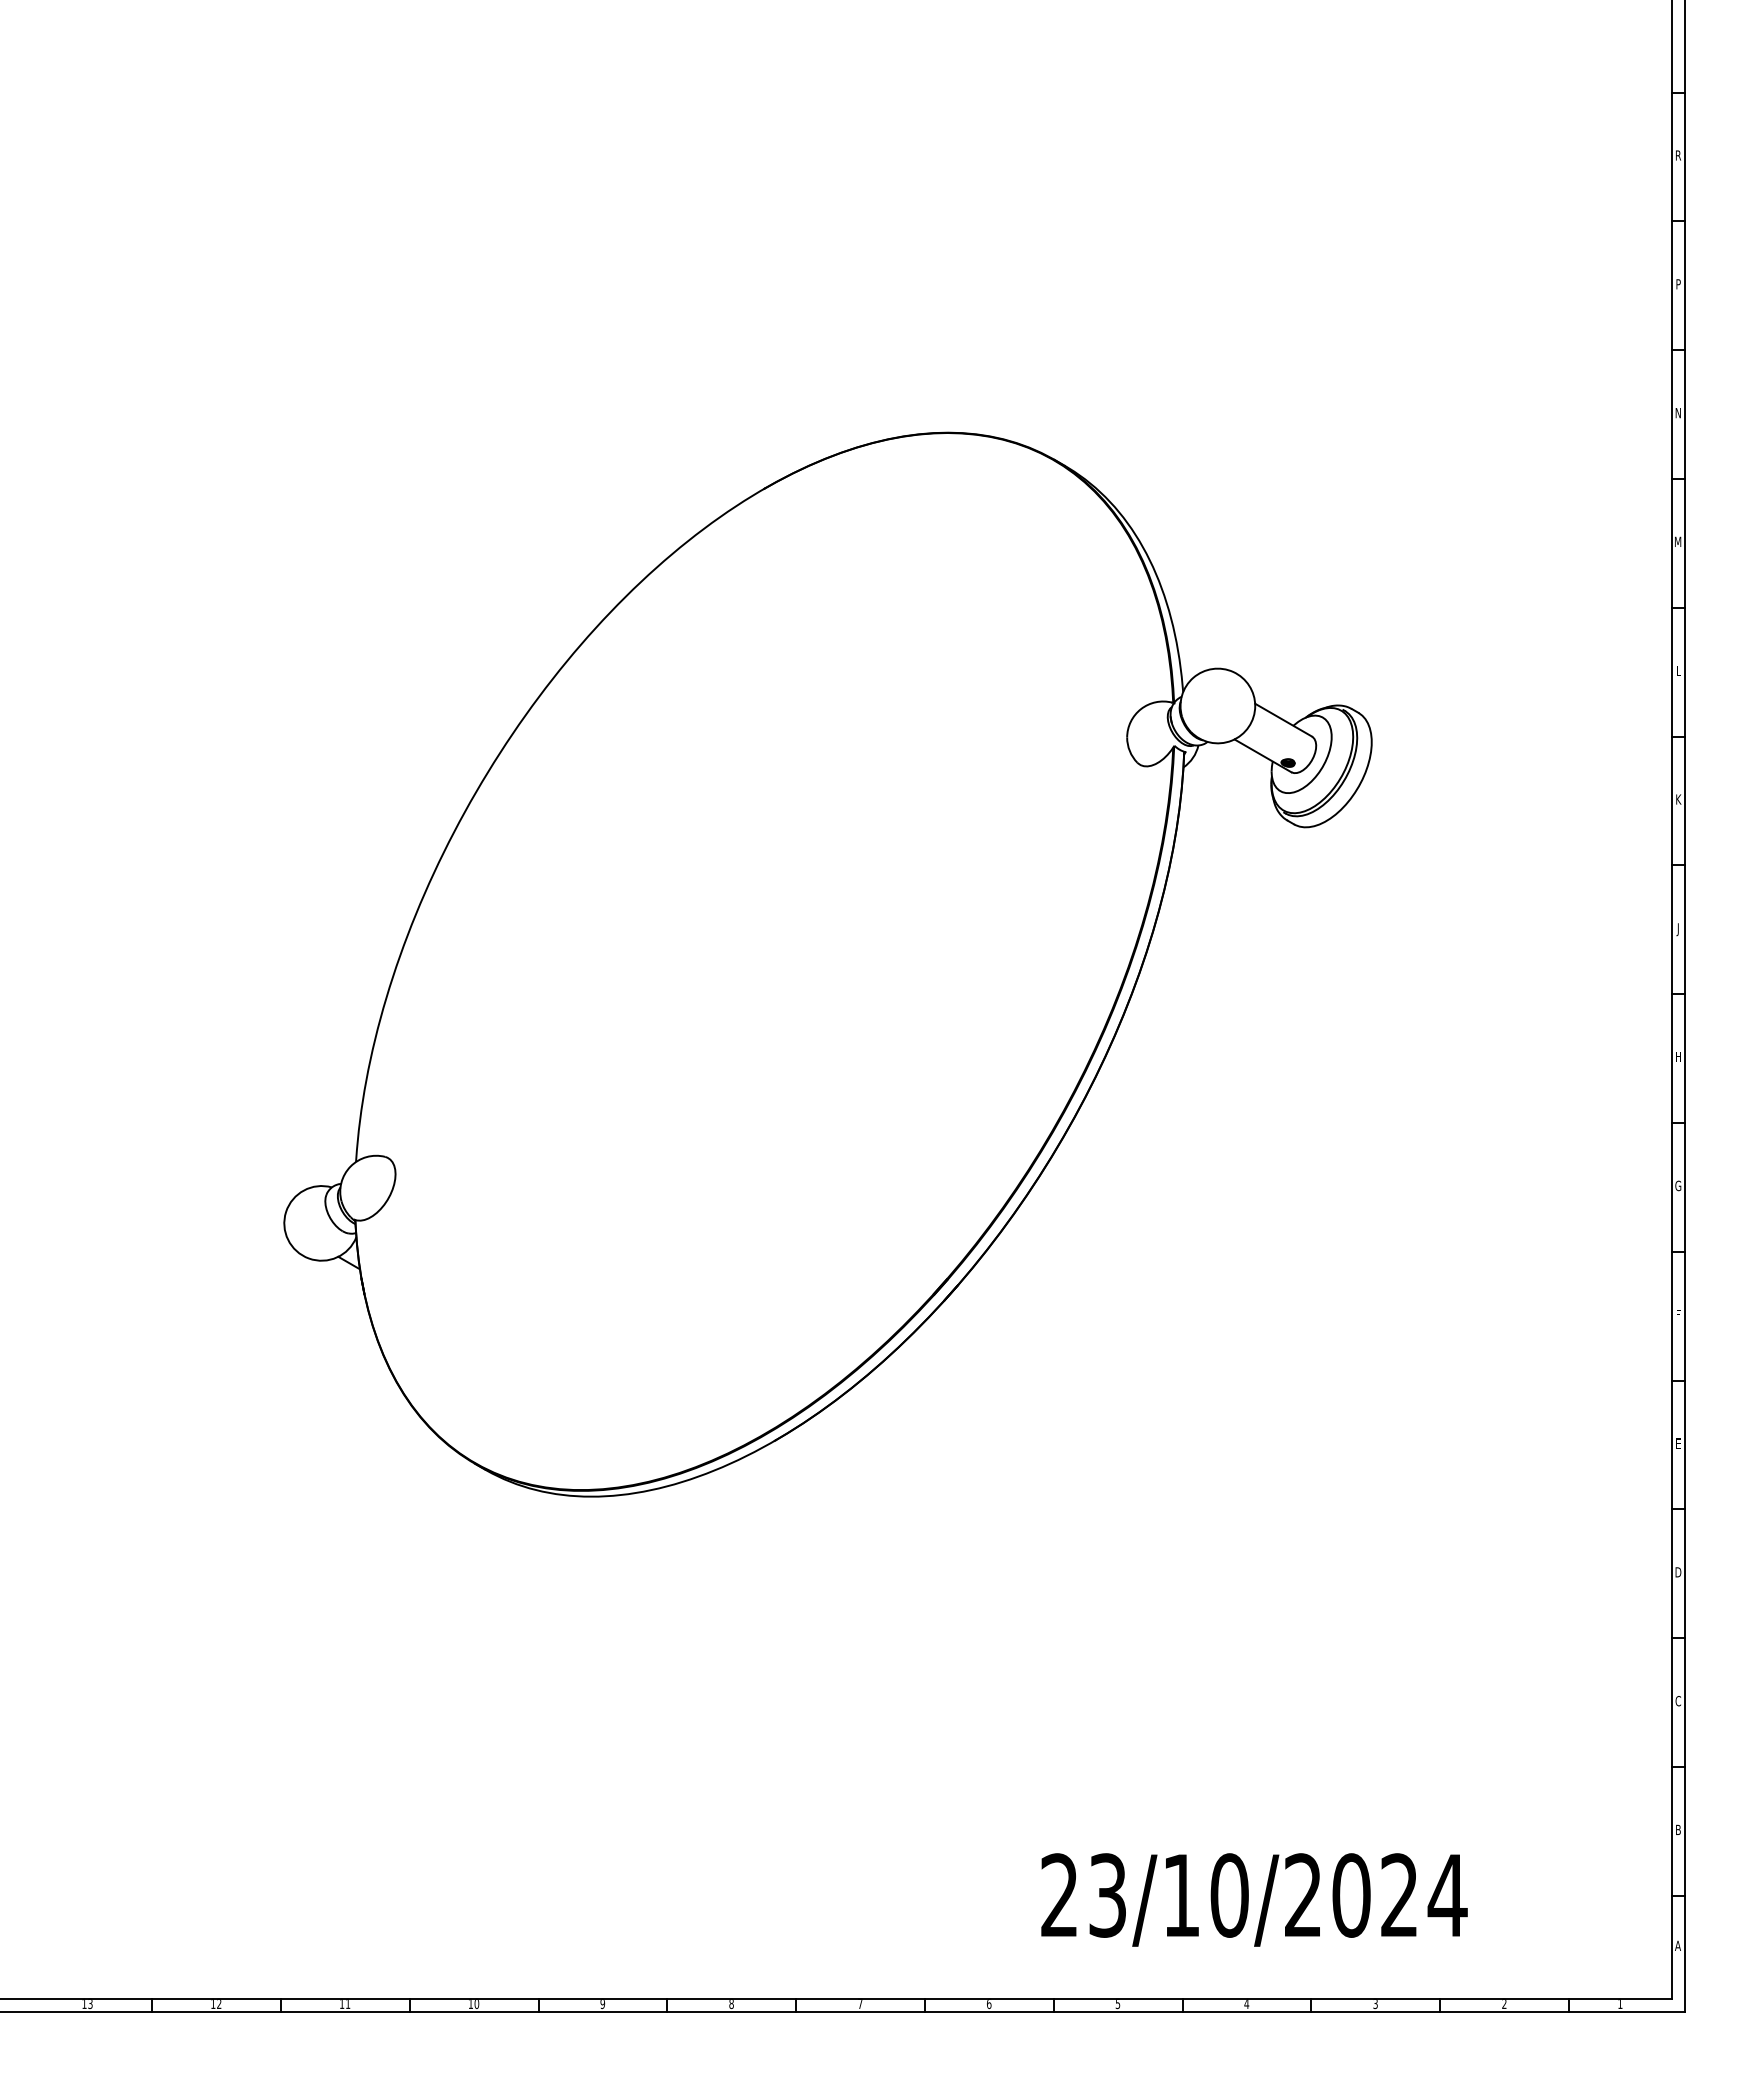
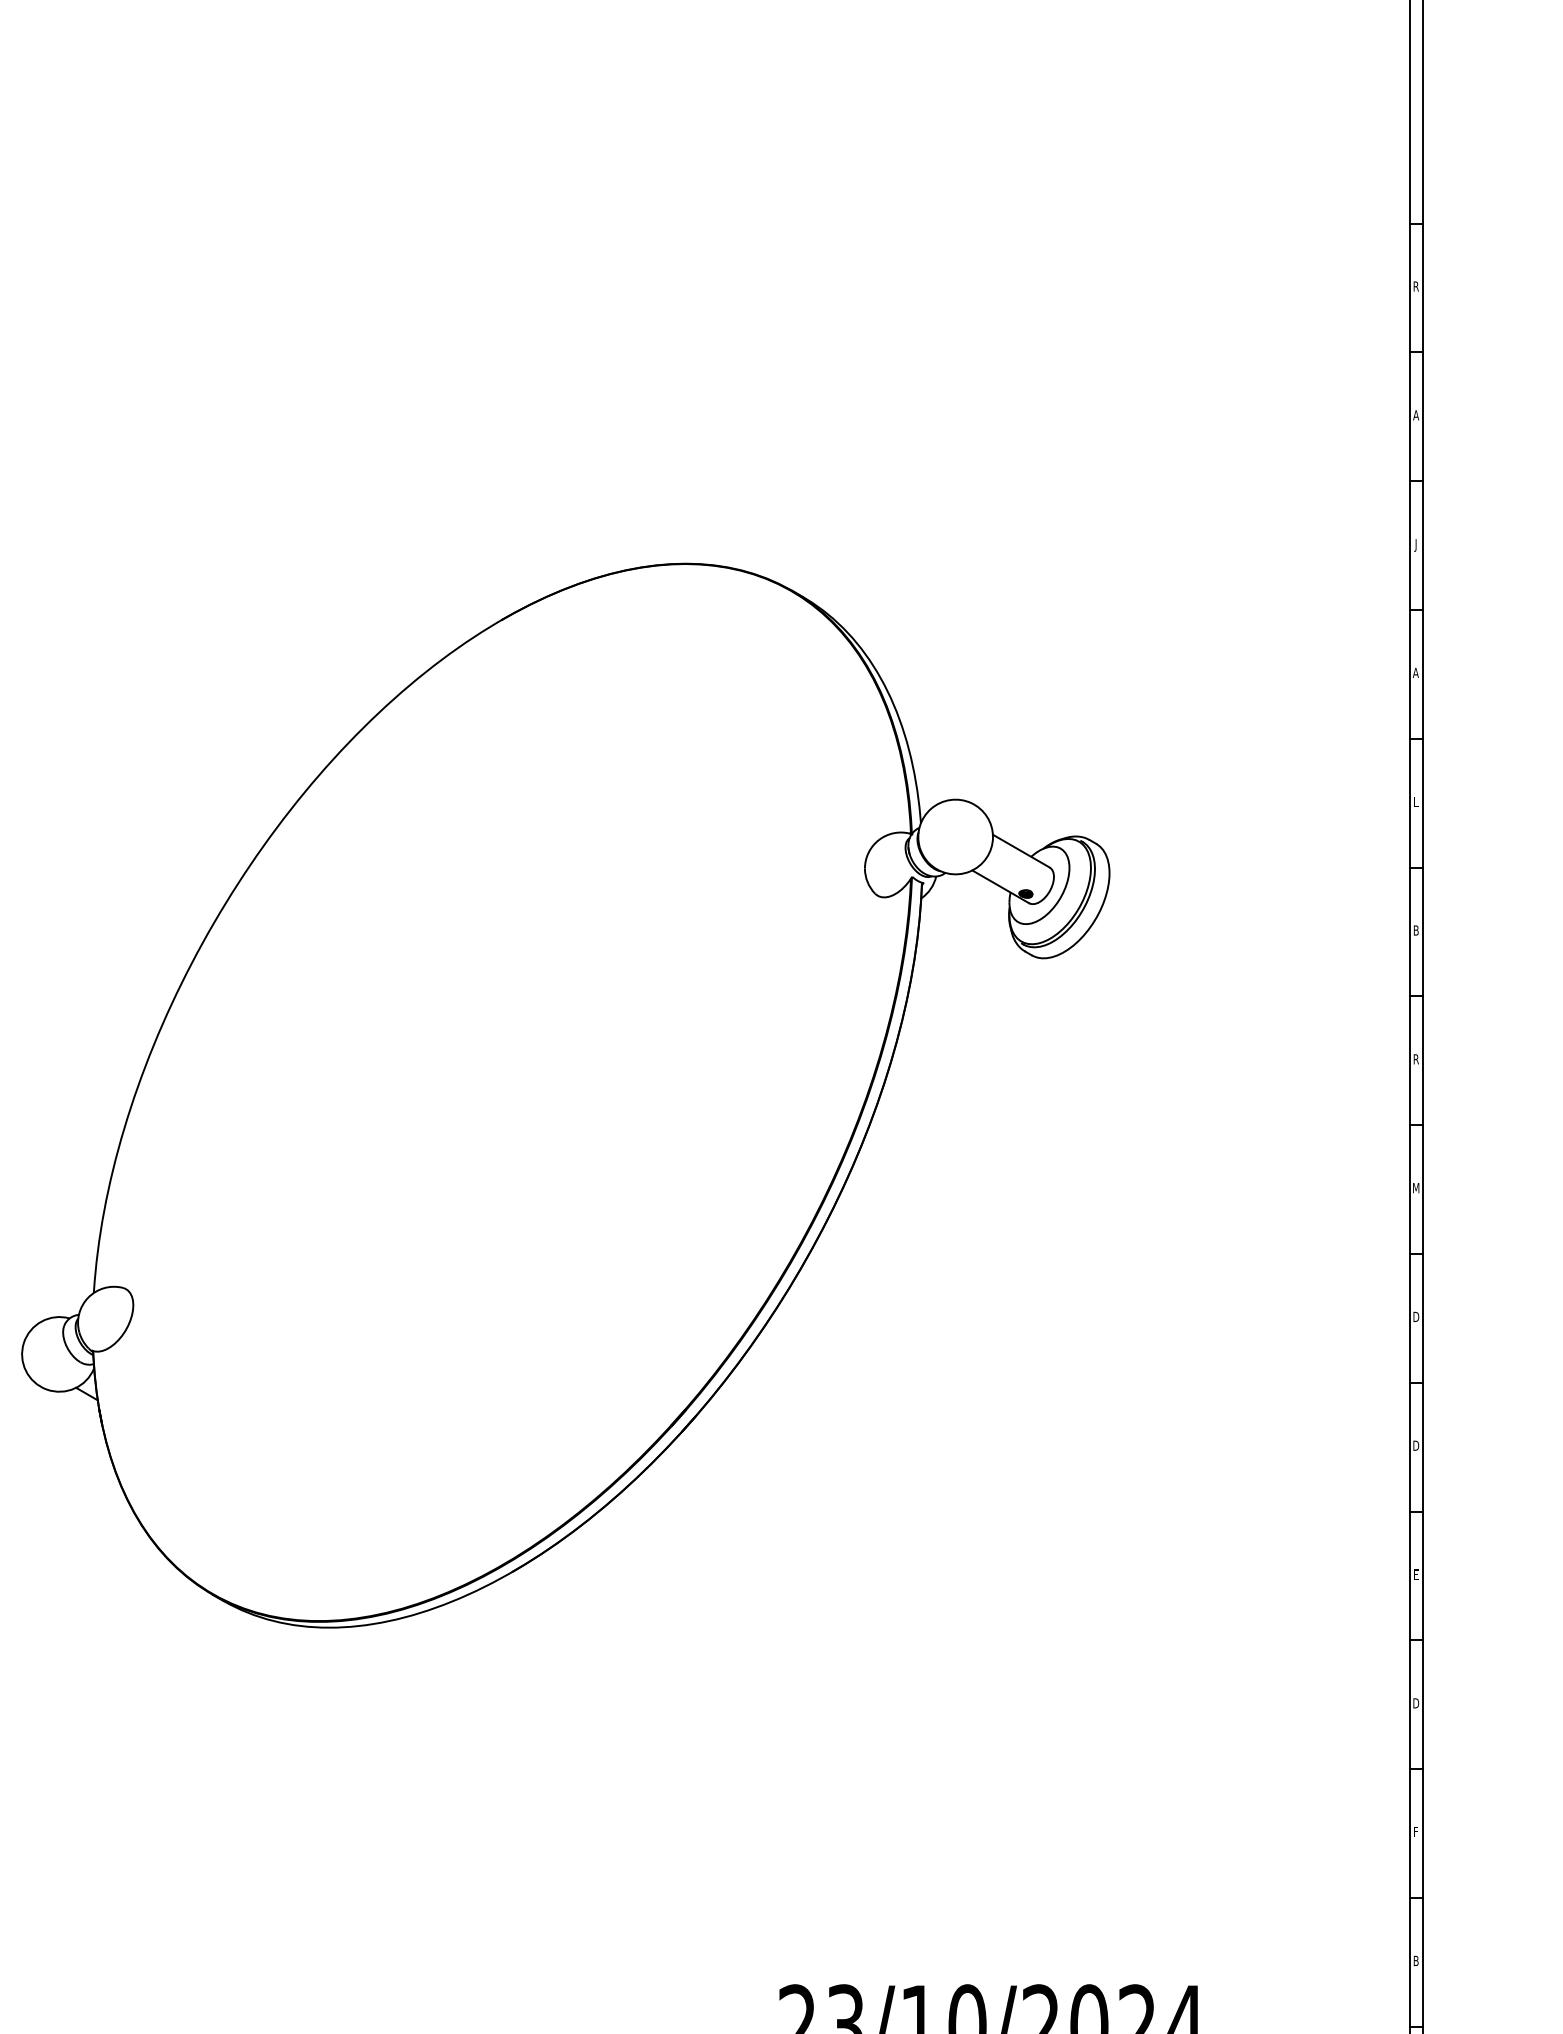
text: (1678, 284) -> (1416, 415), P -> A
text: (1677, 414) -> (1415, 545), N -> J
text: (1678, 541) -> (1416, 672), M -> A
text: (1678, 799) -> (1416, 930), K -> B
text: (1678, 929) -> (1416, 1060), J -> R
text: (1678, 1057) -> (1416, 1188), H -> M
text: (1678, 1185) -> (1416, 1316), G -> D
text: (1678, 1314) -> (1416, 1445), F -> D
text: (1678, 1701) -> (1416, 1832), C -> F

